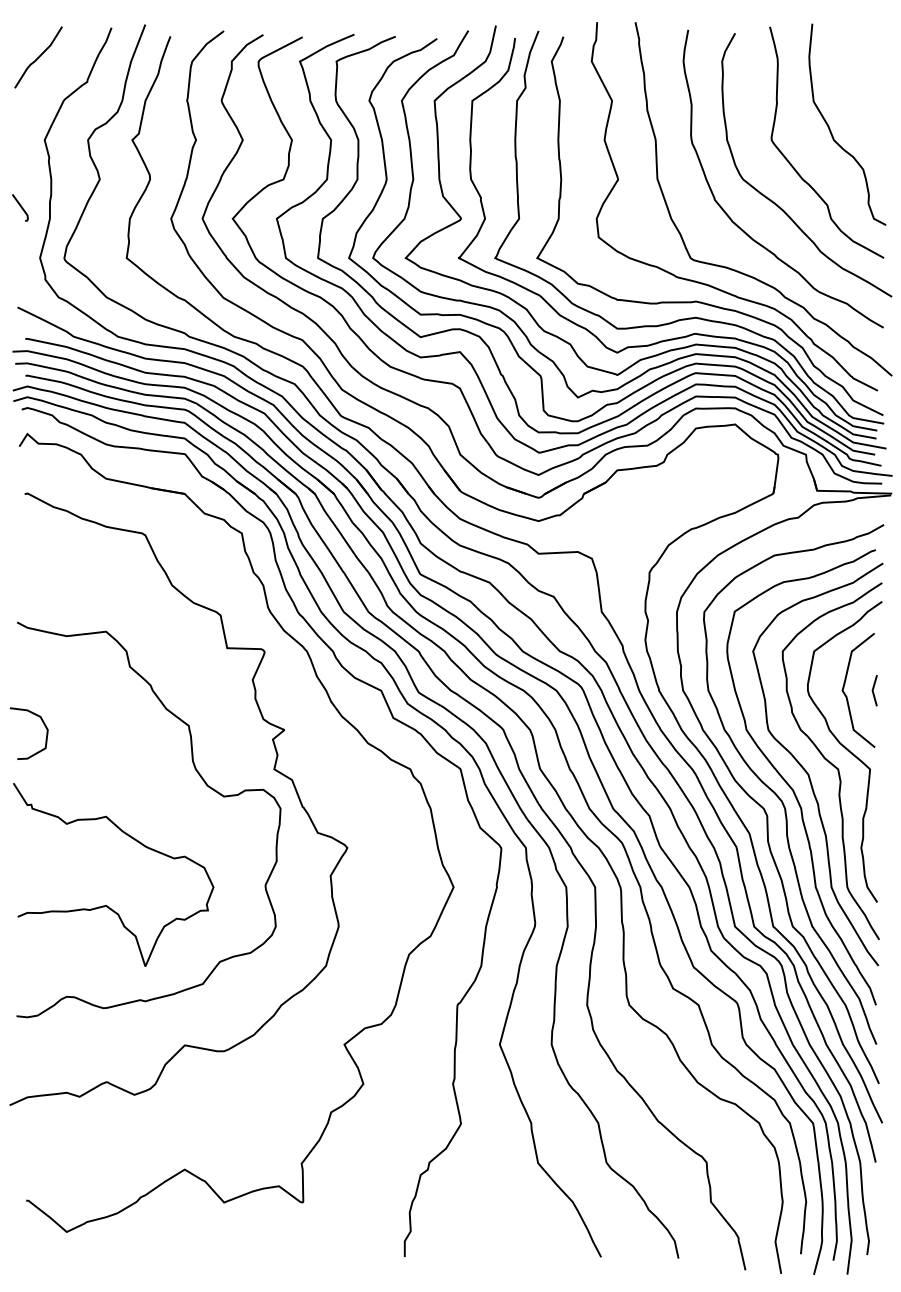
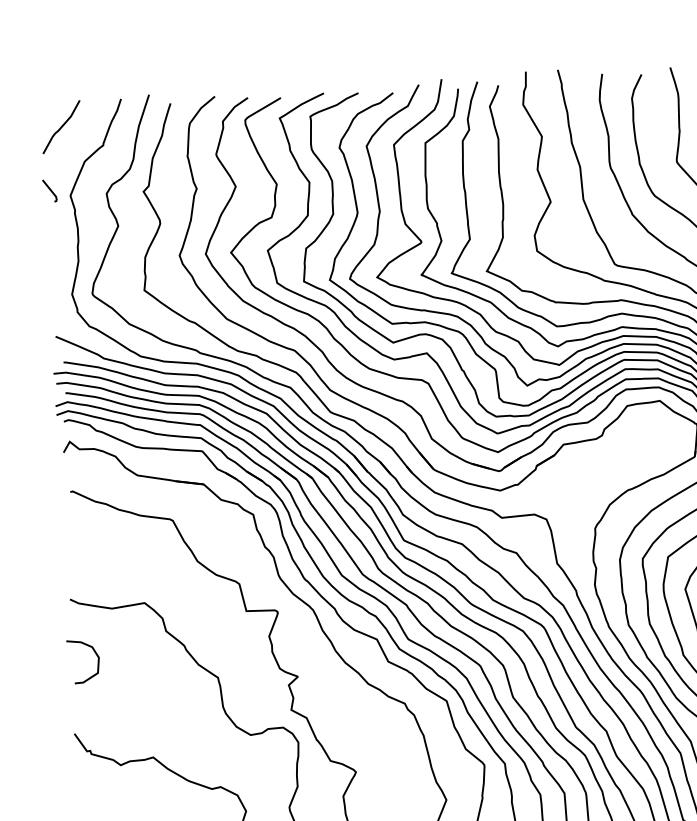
curve: (20, 207) -> (49, 190), moved
curve: (44, 726) -> (95, 654), moved

